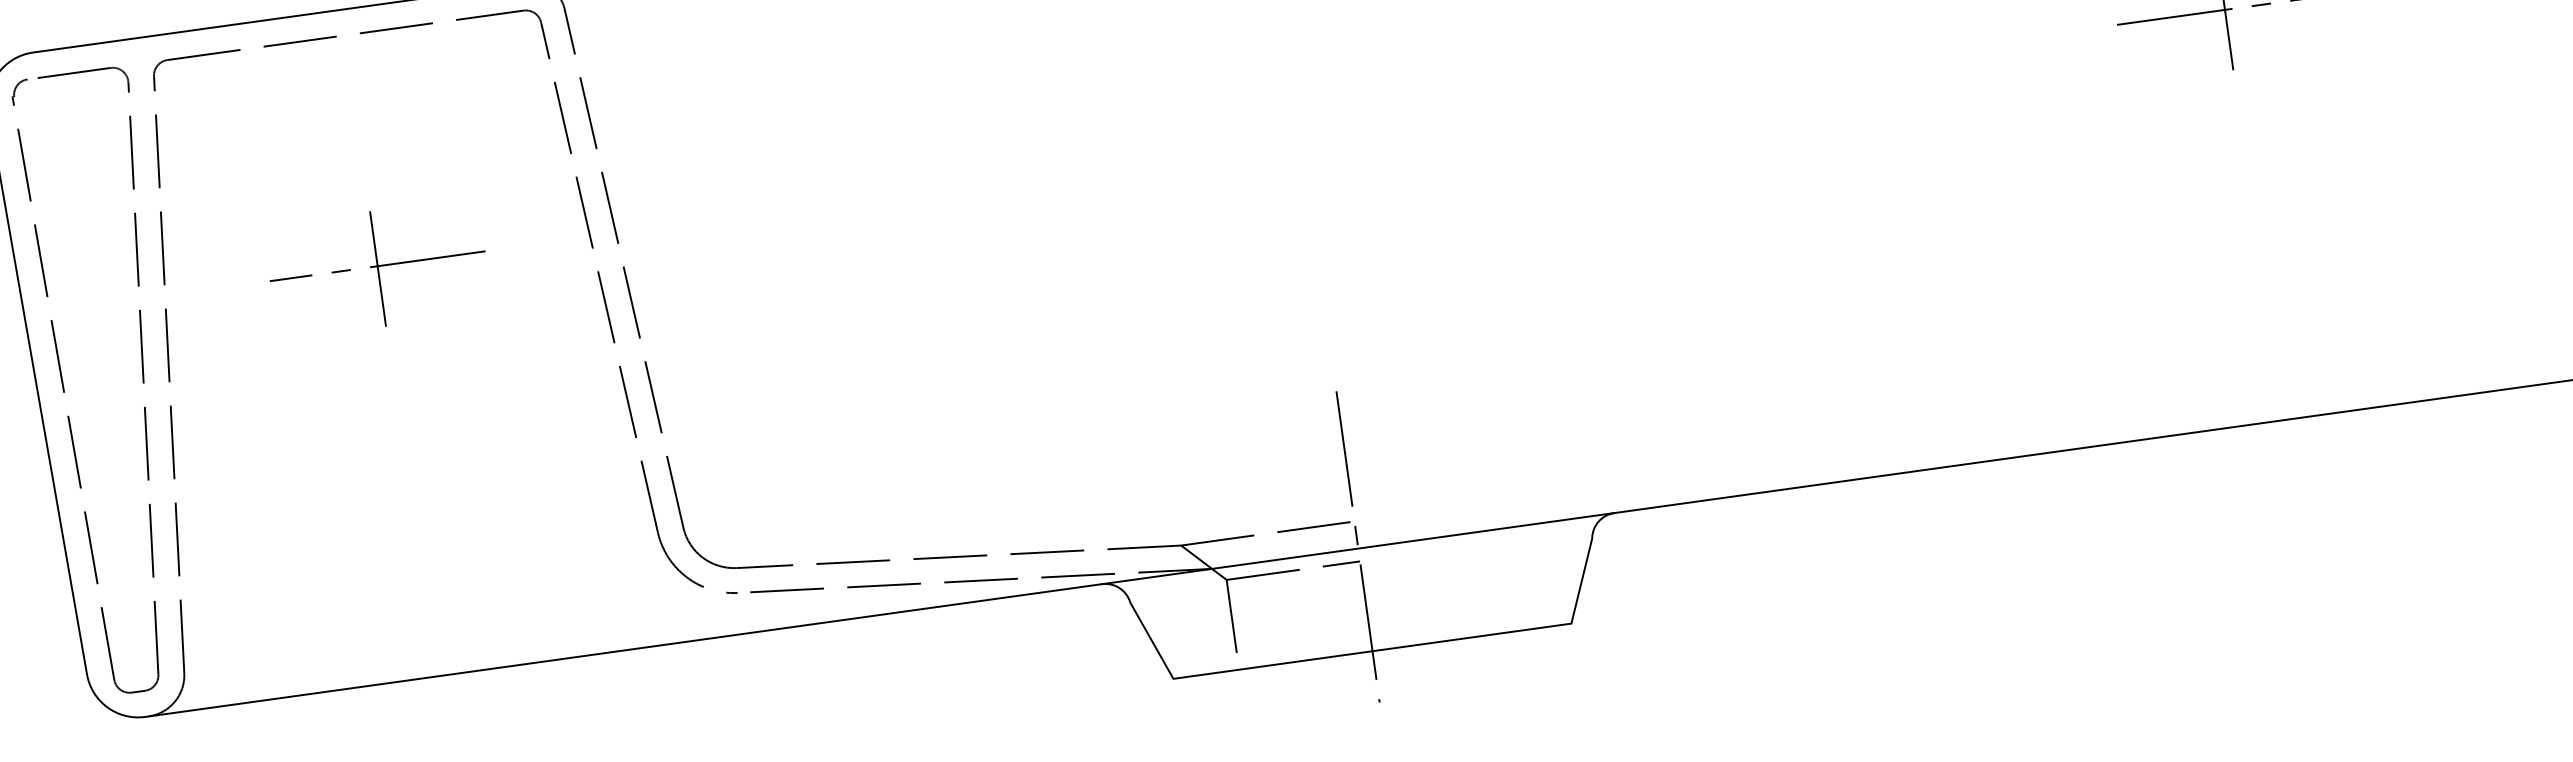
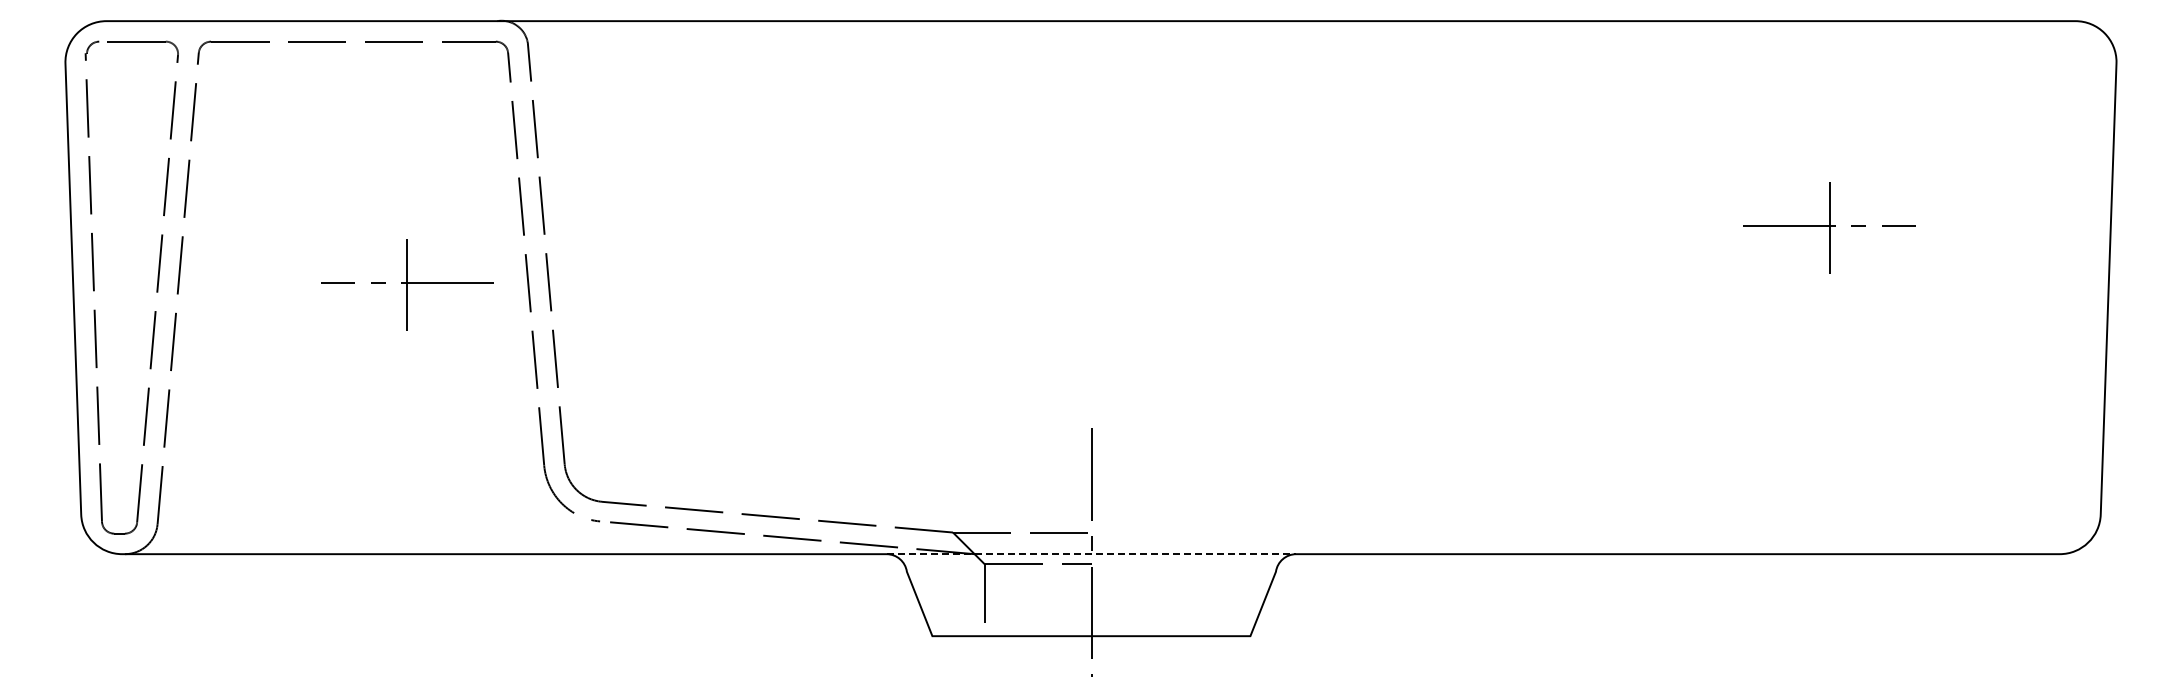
part: (377, 267) -> (407, 284), moved
line: (1358, 549) -> (1091, 554), solid -> dashed

